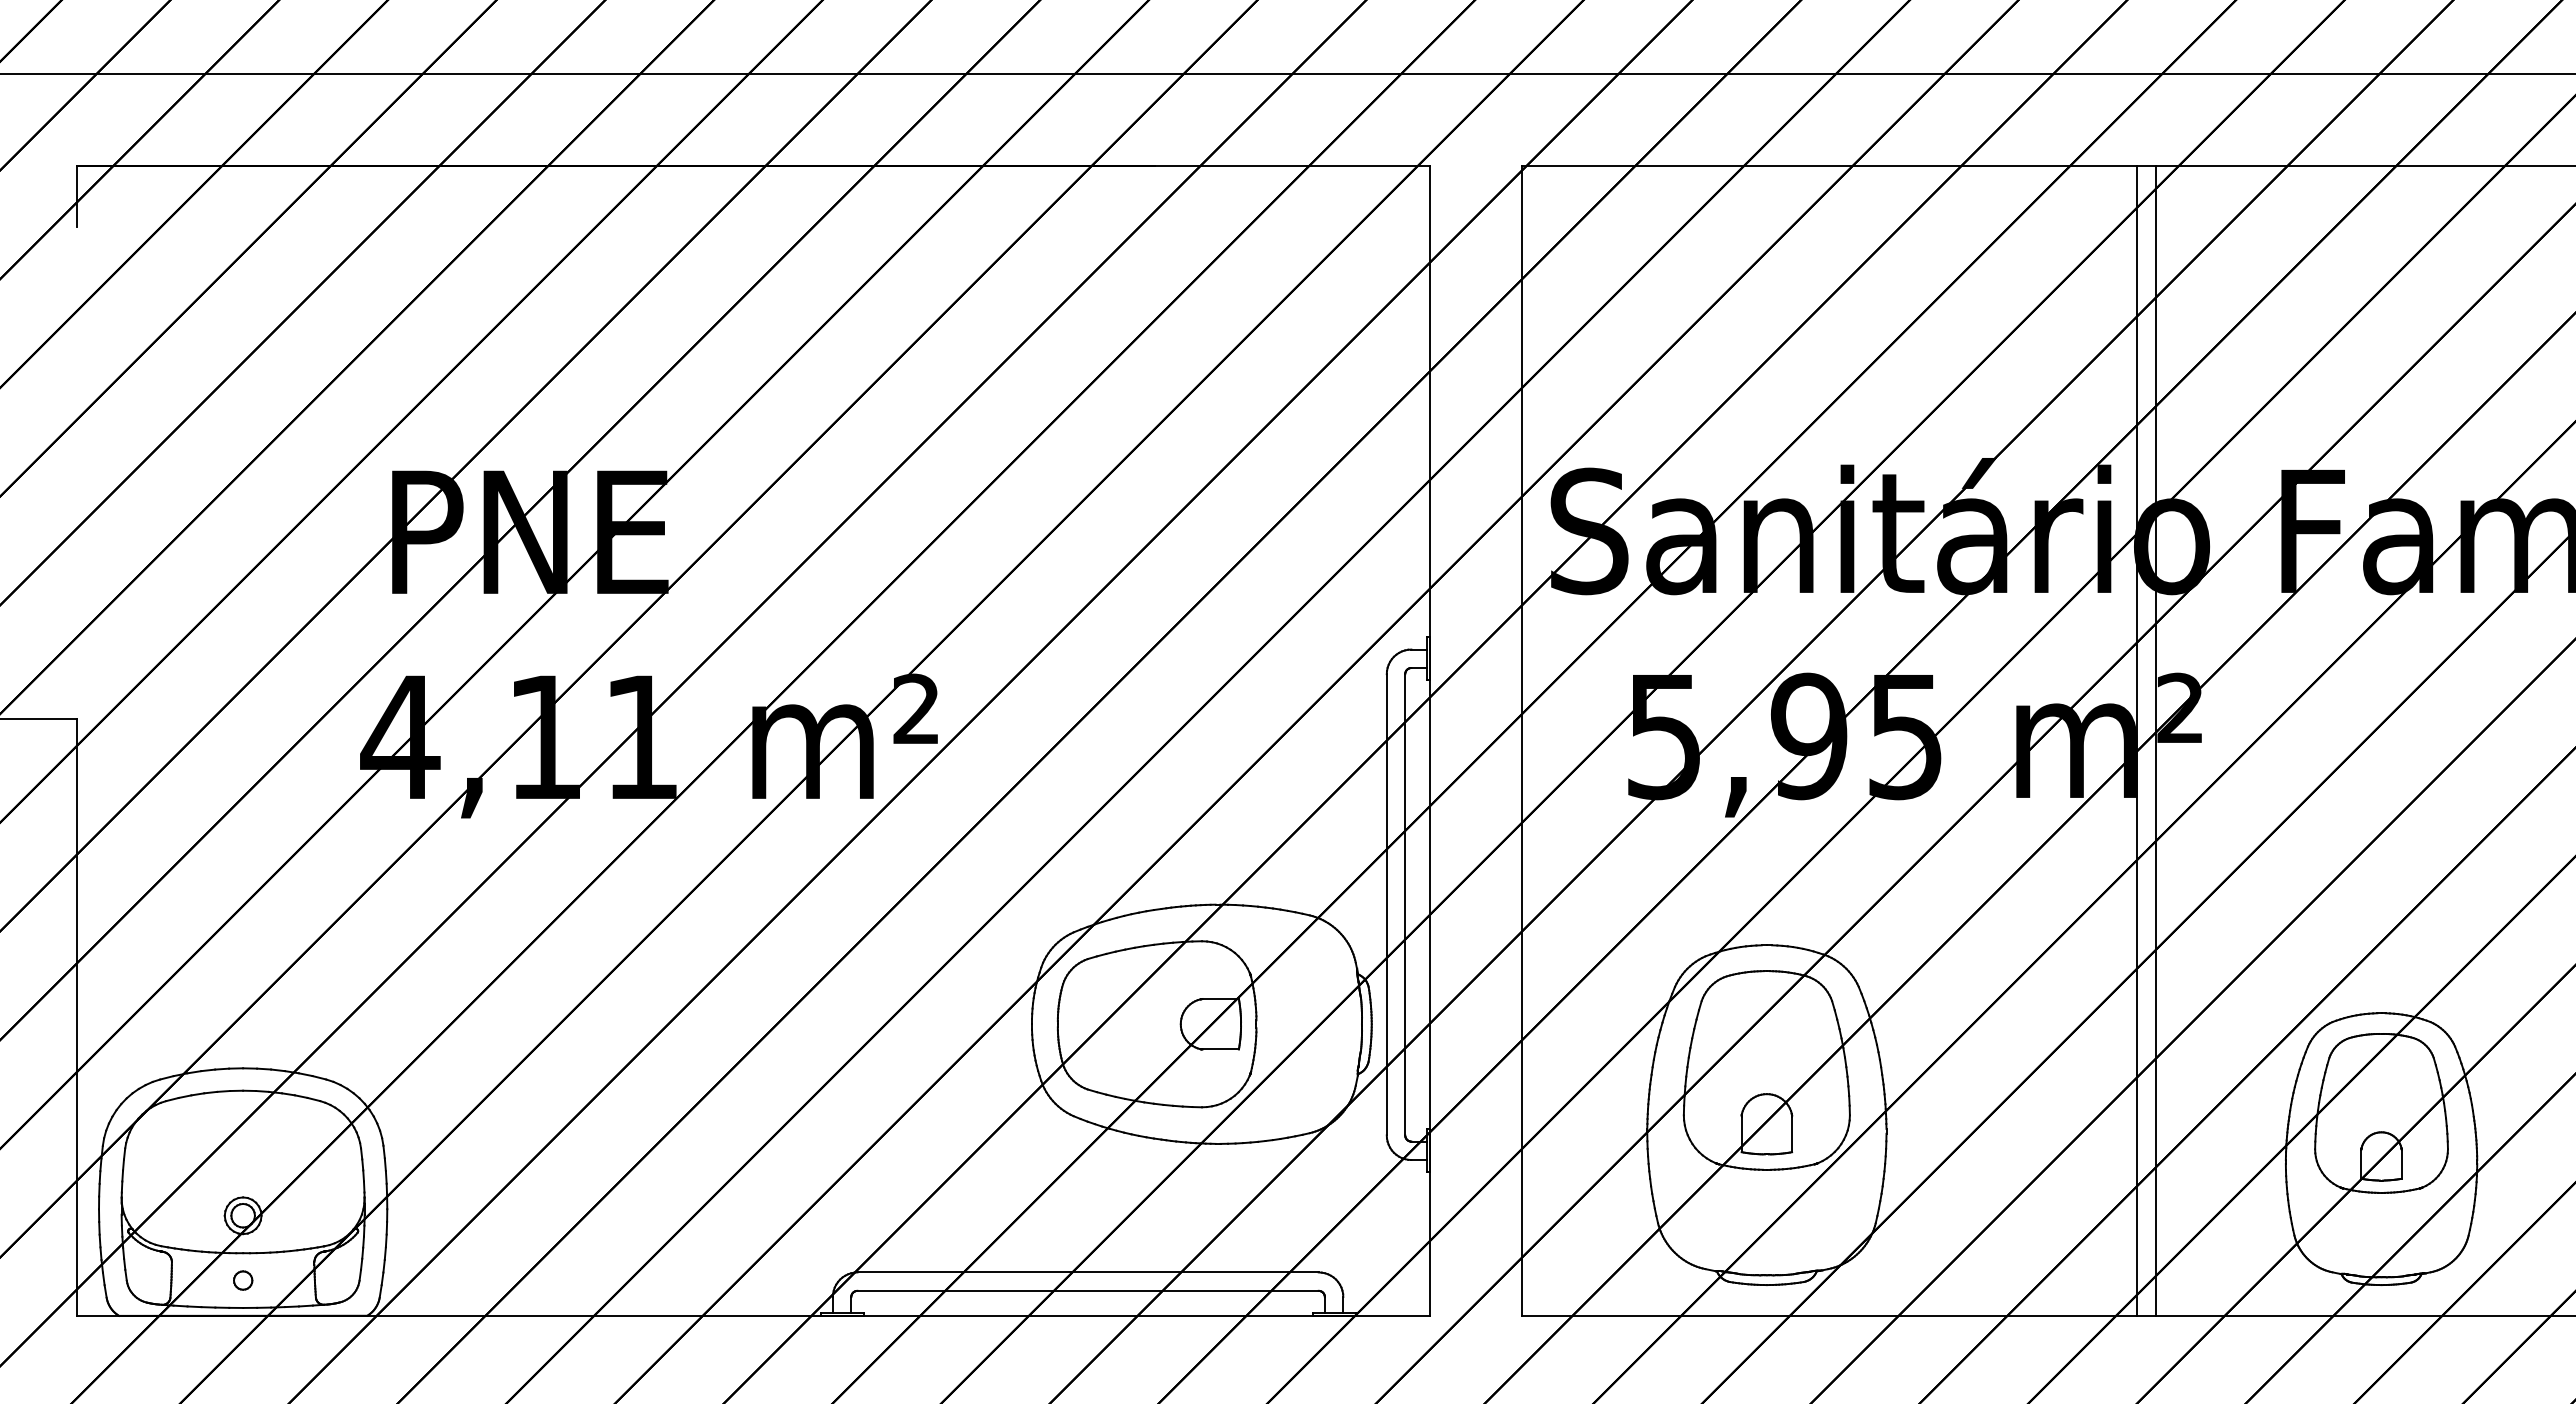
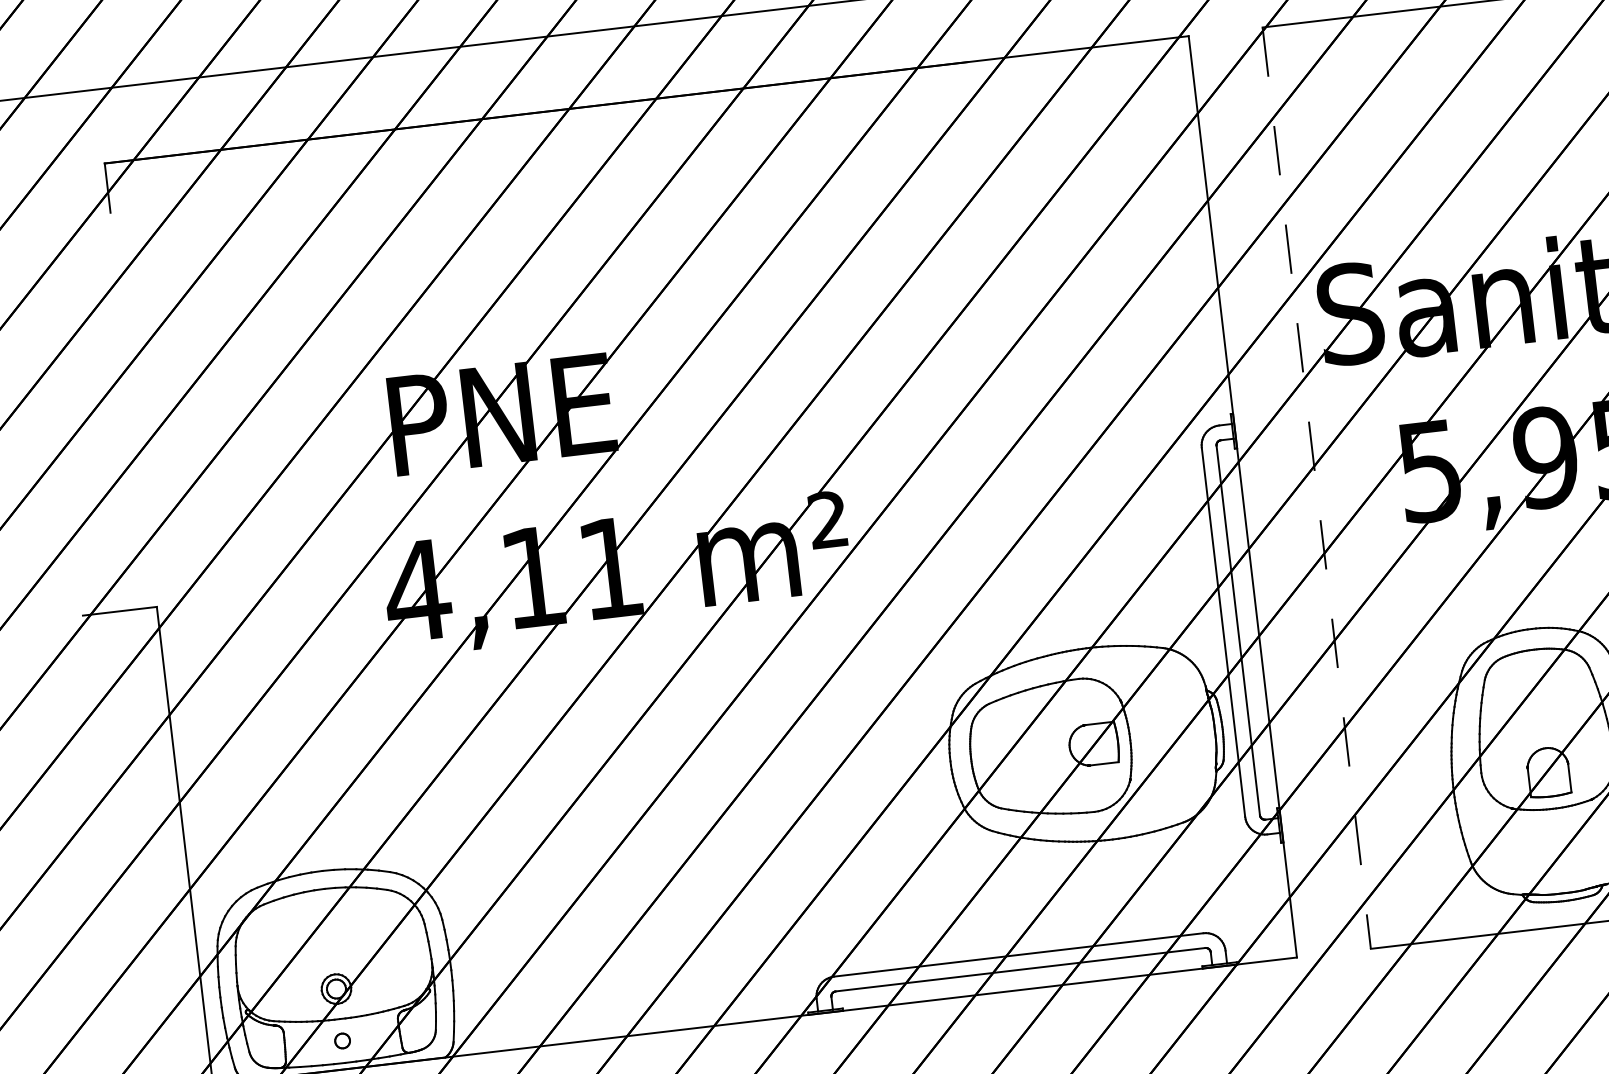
line: (1522, 740) -> (1316, 487), solid -> dashed

